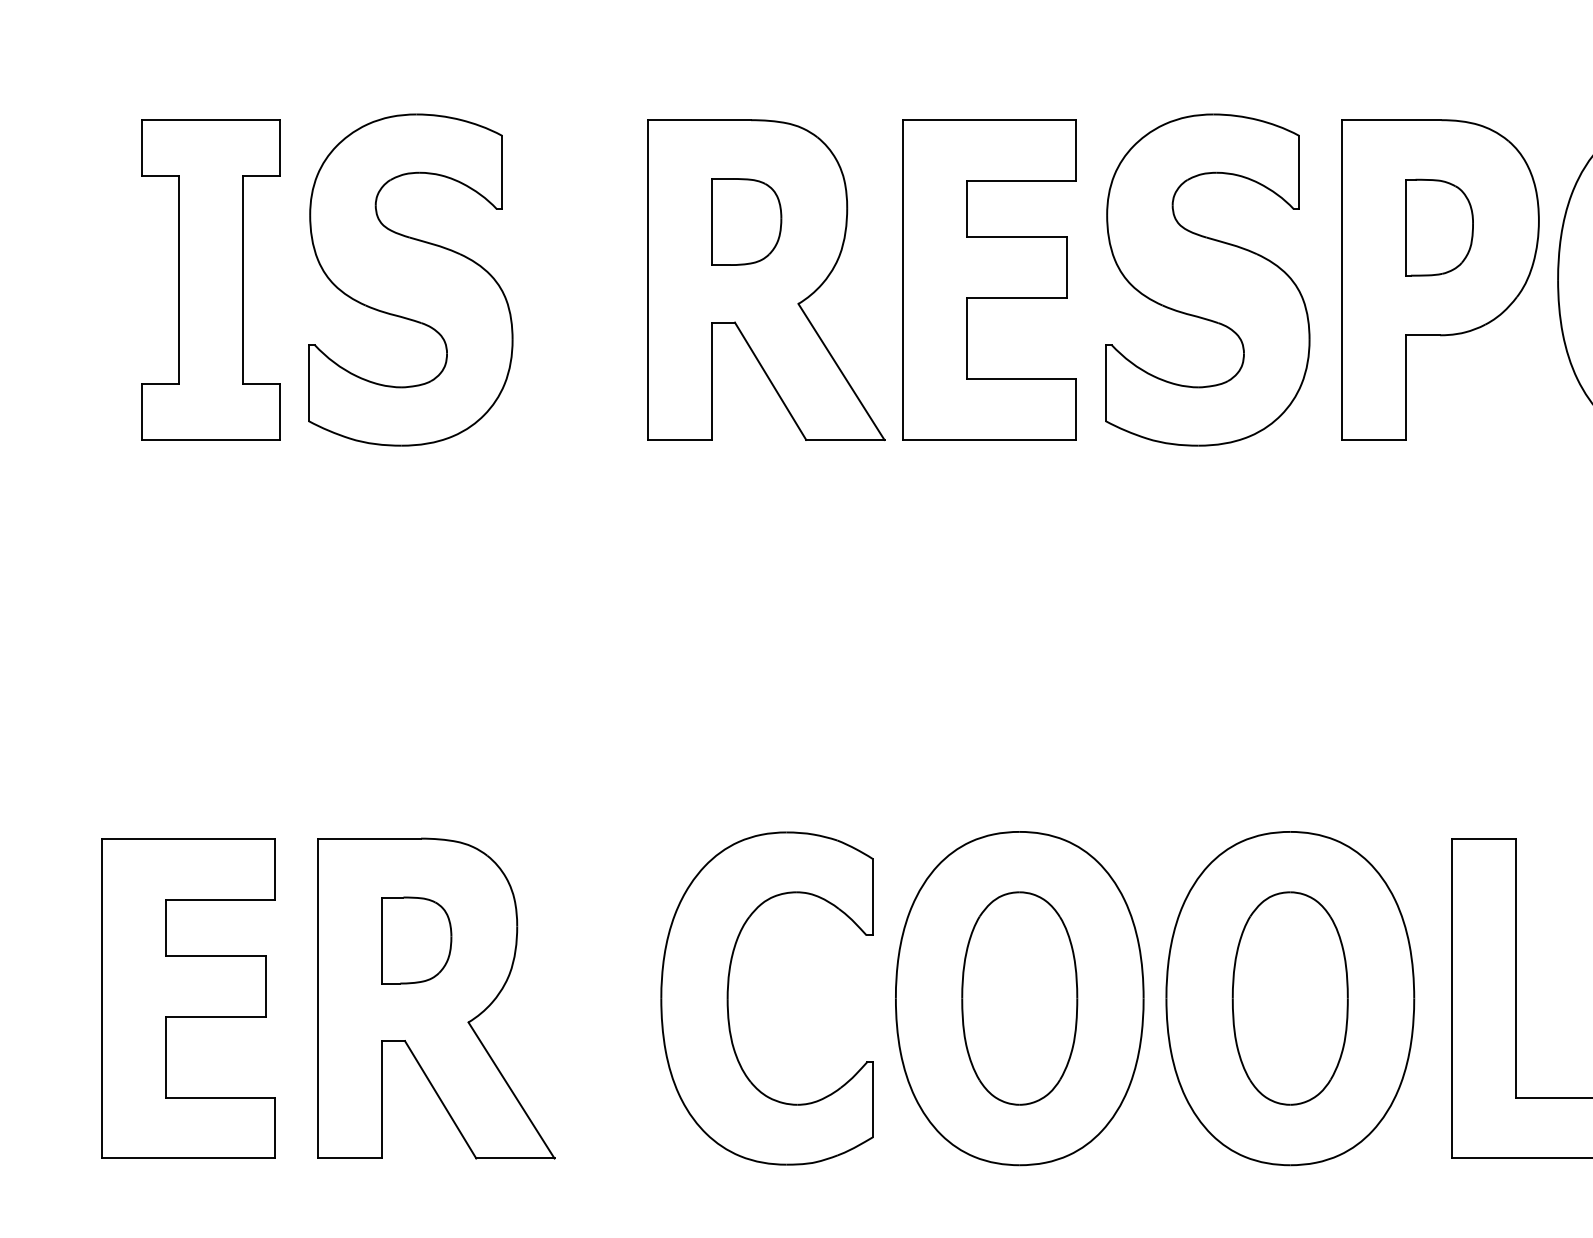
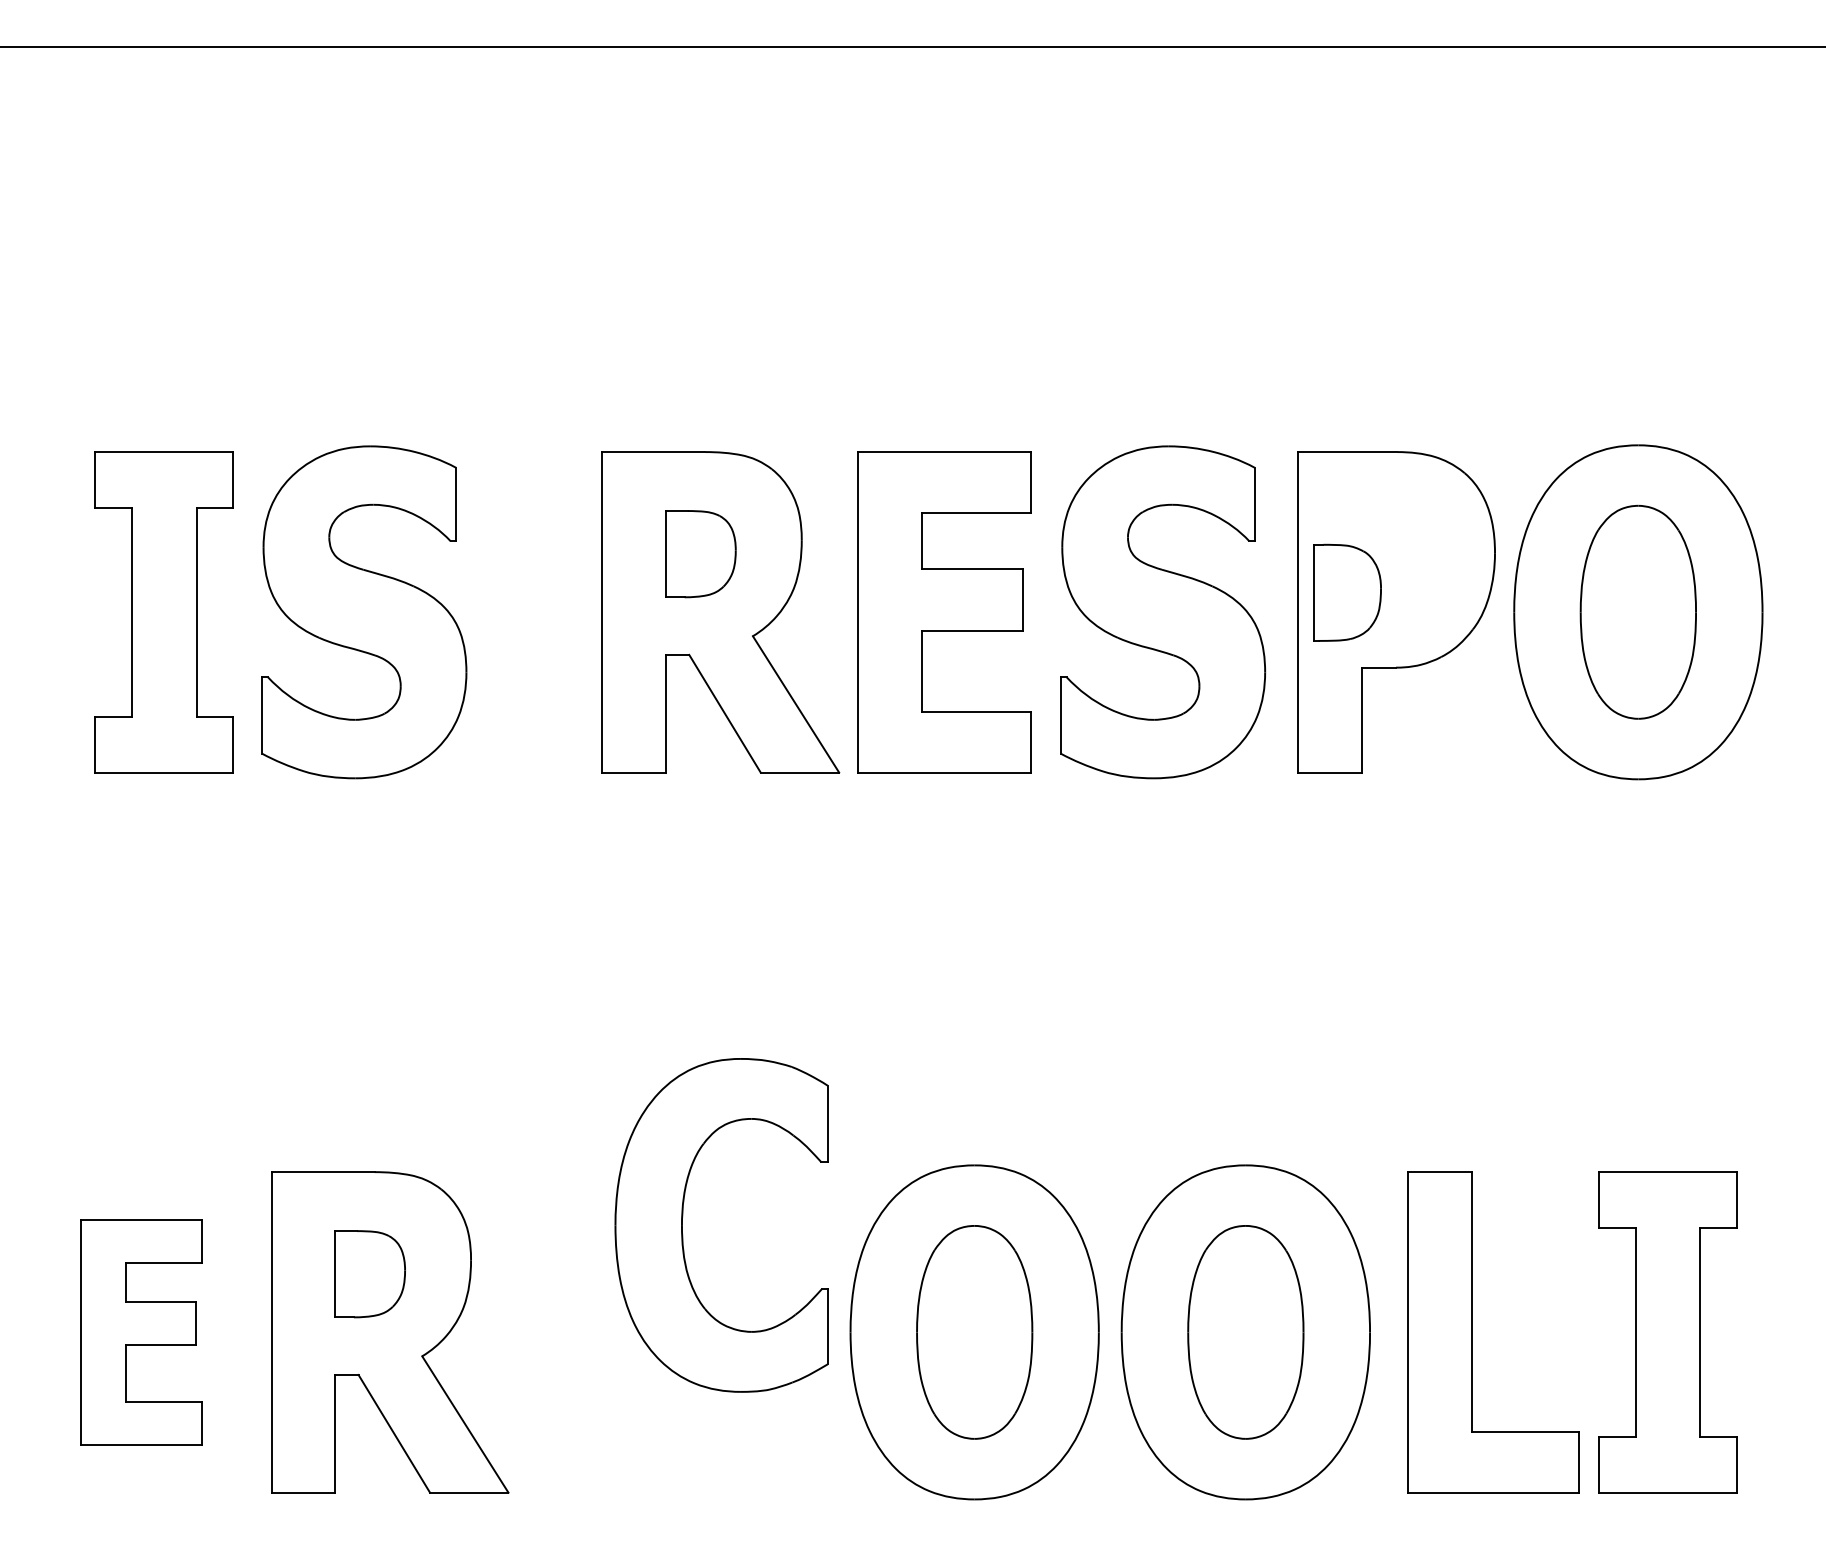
part: (1439, 227) -> (1347, 592), moved
part: (188, 998) -> (141, 1332), size x0.7
part: (728, 998) -> (682, 1225), moved

